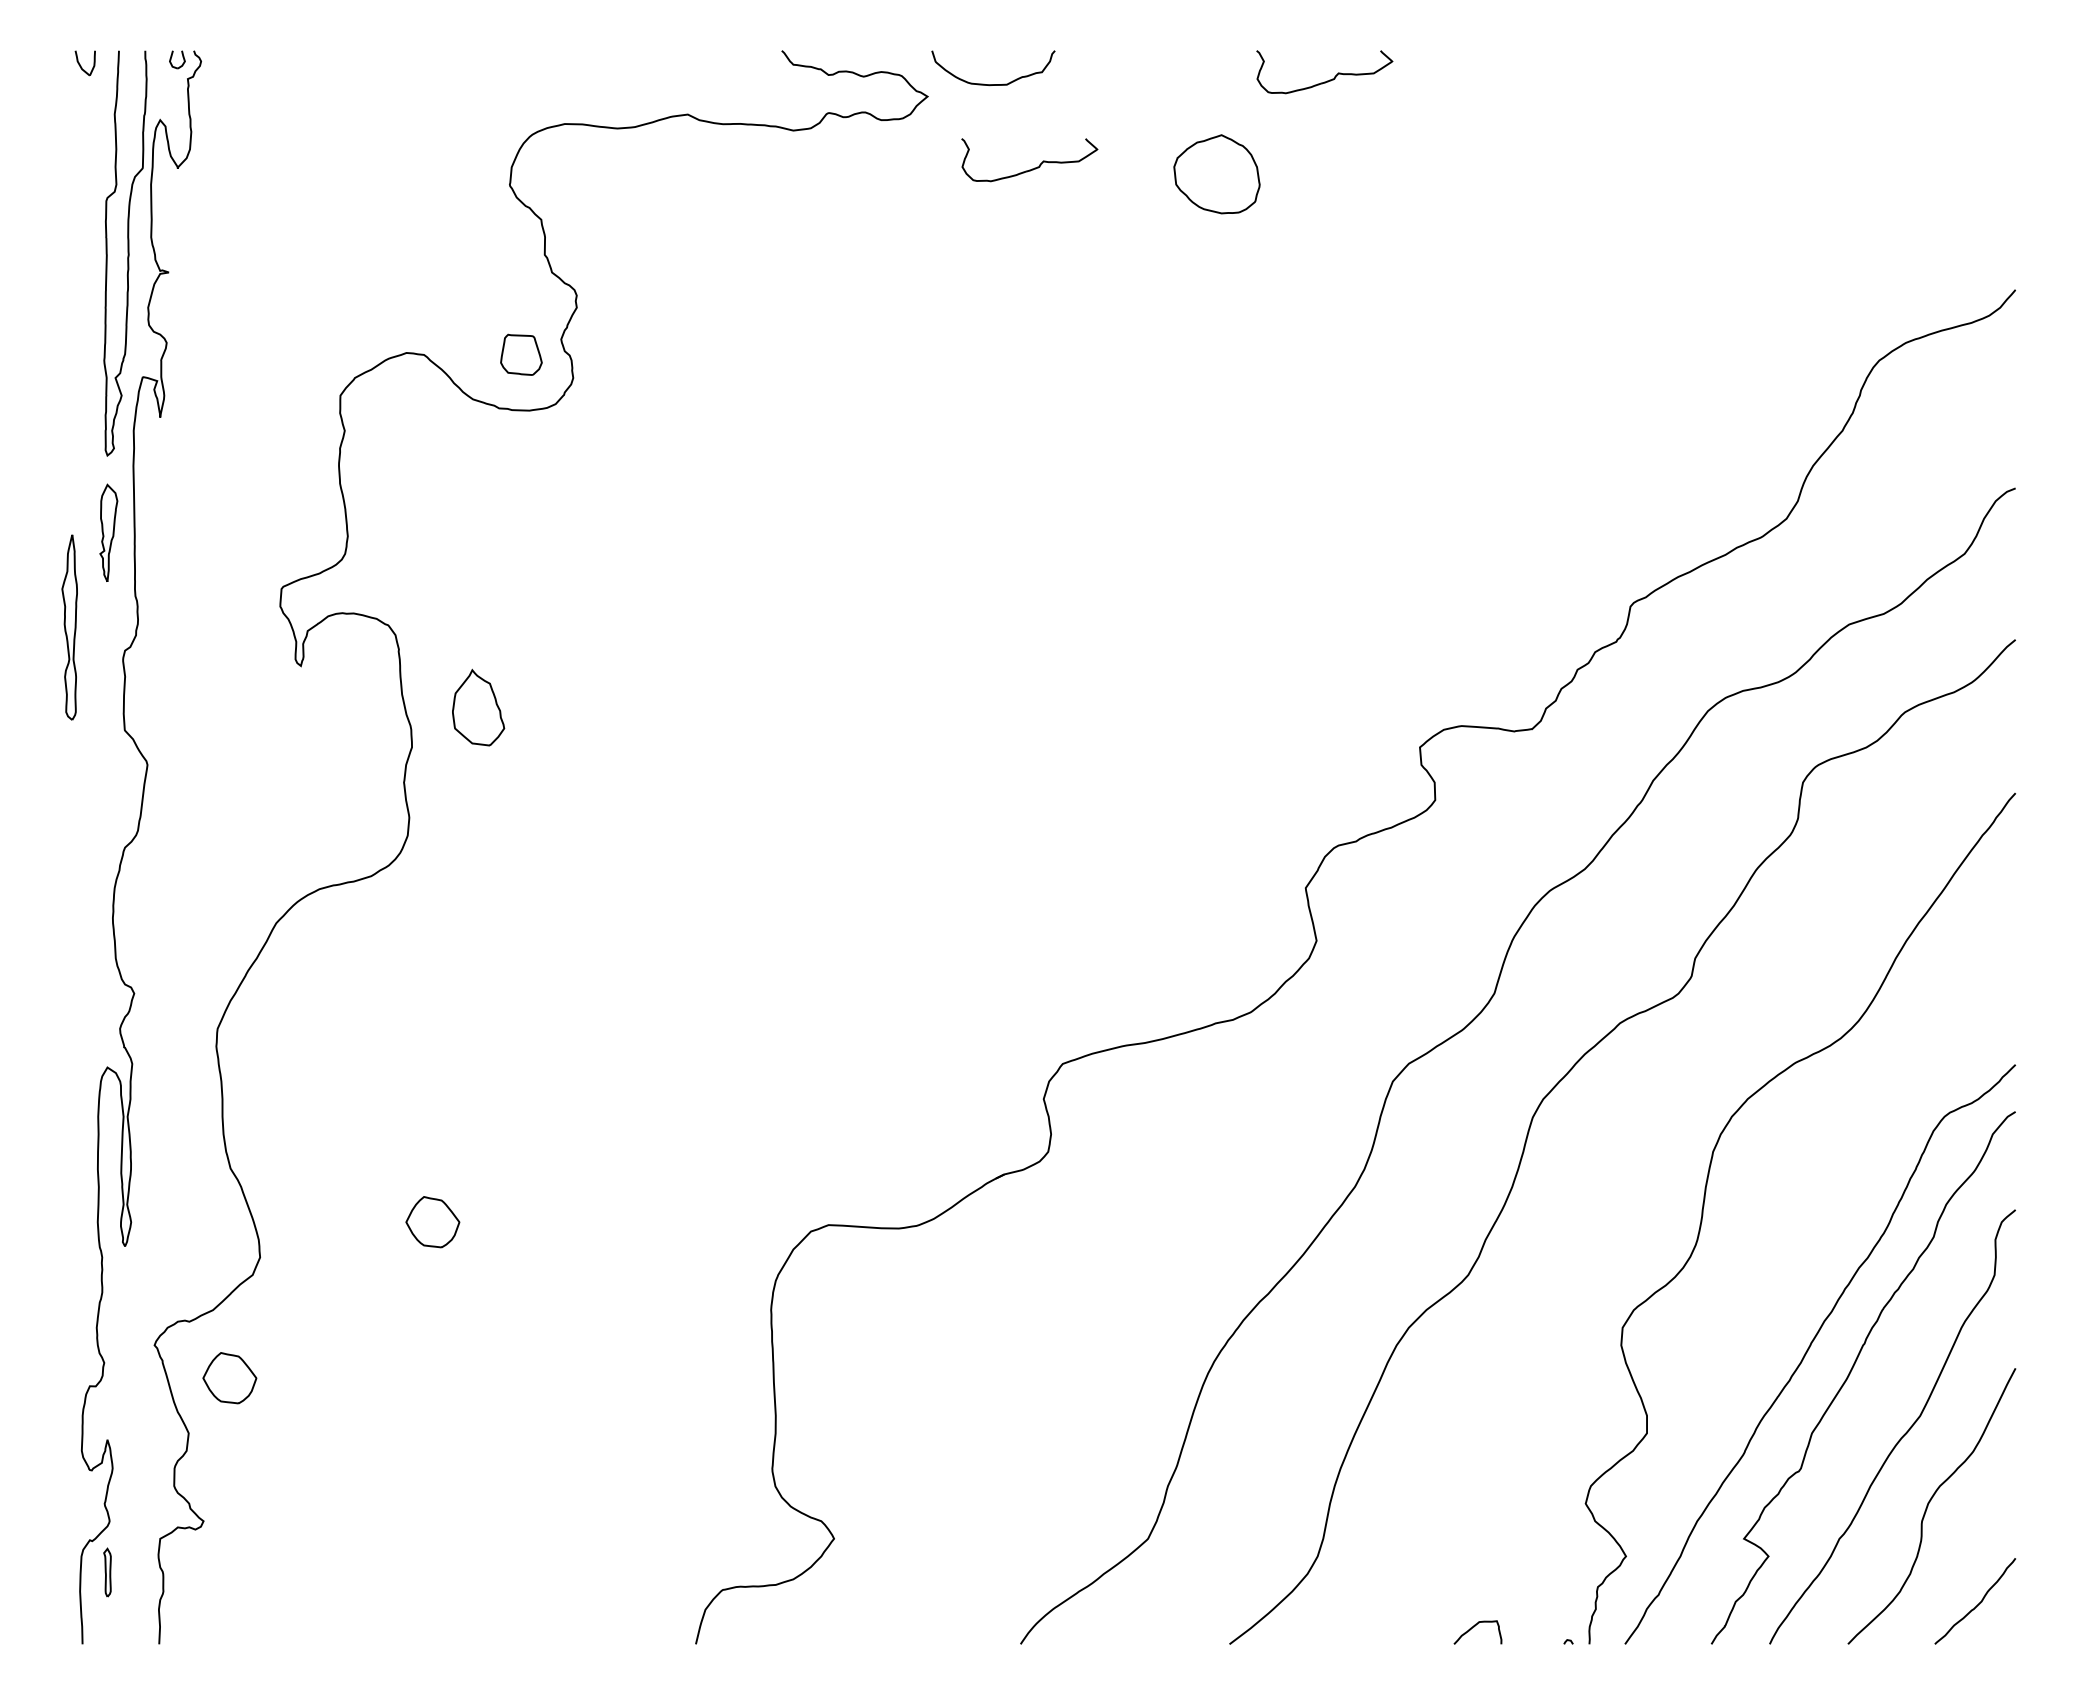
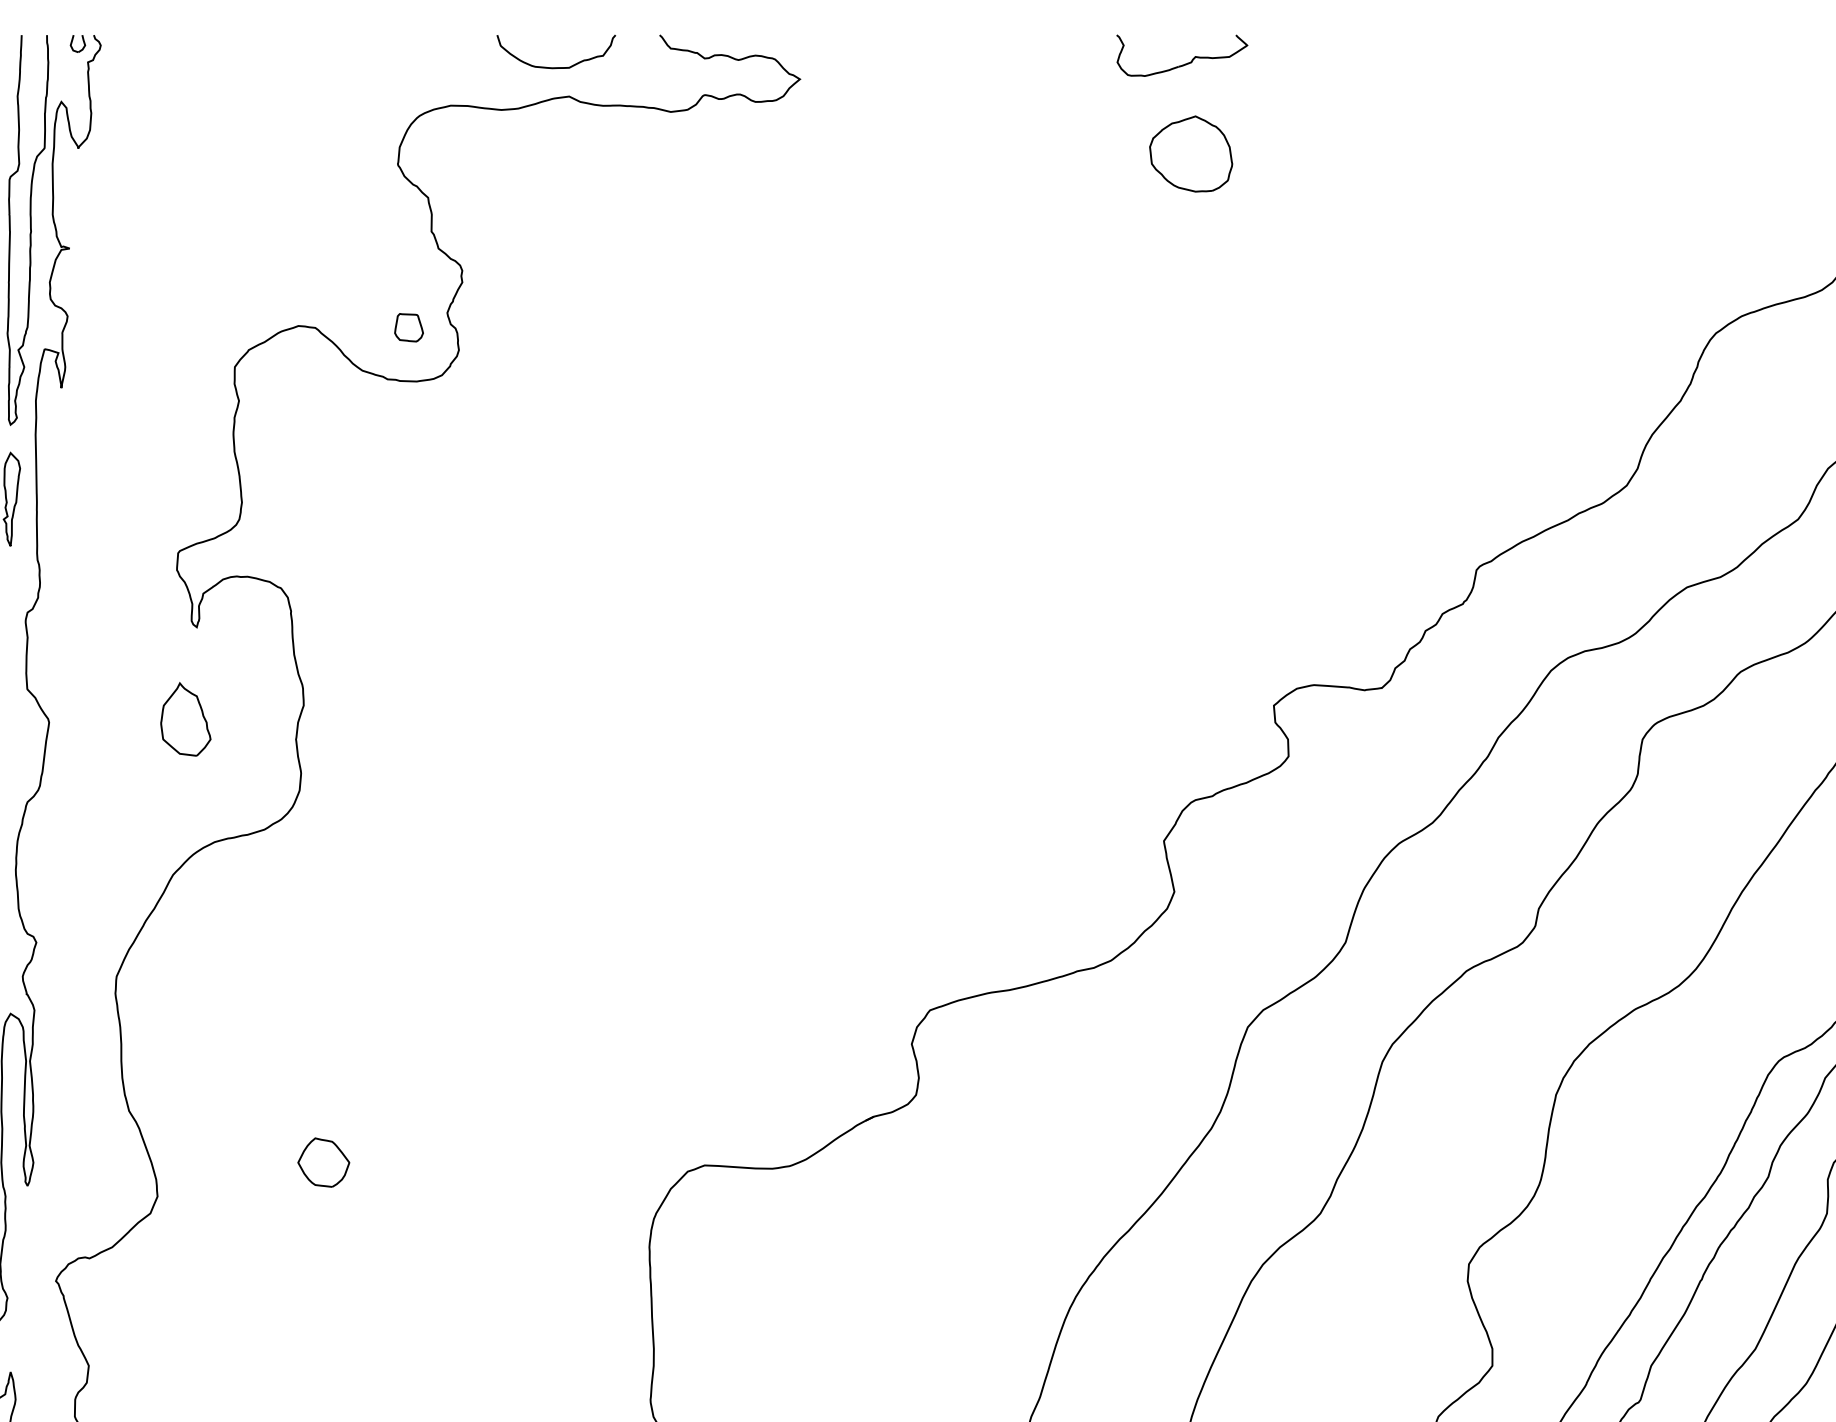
curve: (993, 84) -> (556, 67), moved
part: (1032, 168) -> (900, 148), removed
part: (1216, 174) -> (1190, 154), moved
part: (521, 354) -> (409, 327), size x0.71
part: (478, 707) -> (185, 719), moved
part: (229, 1378) -> (128, 1313), removed

